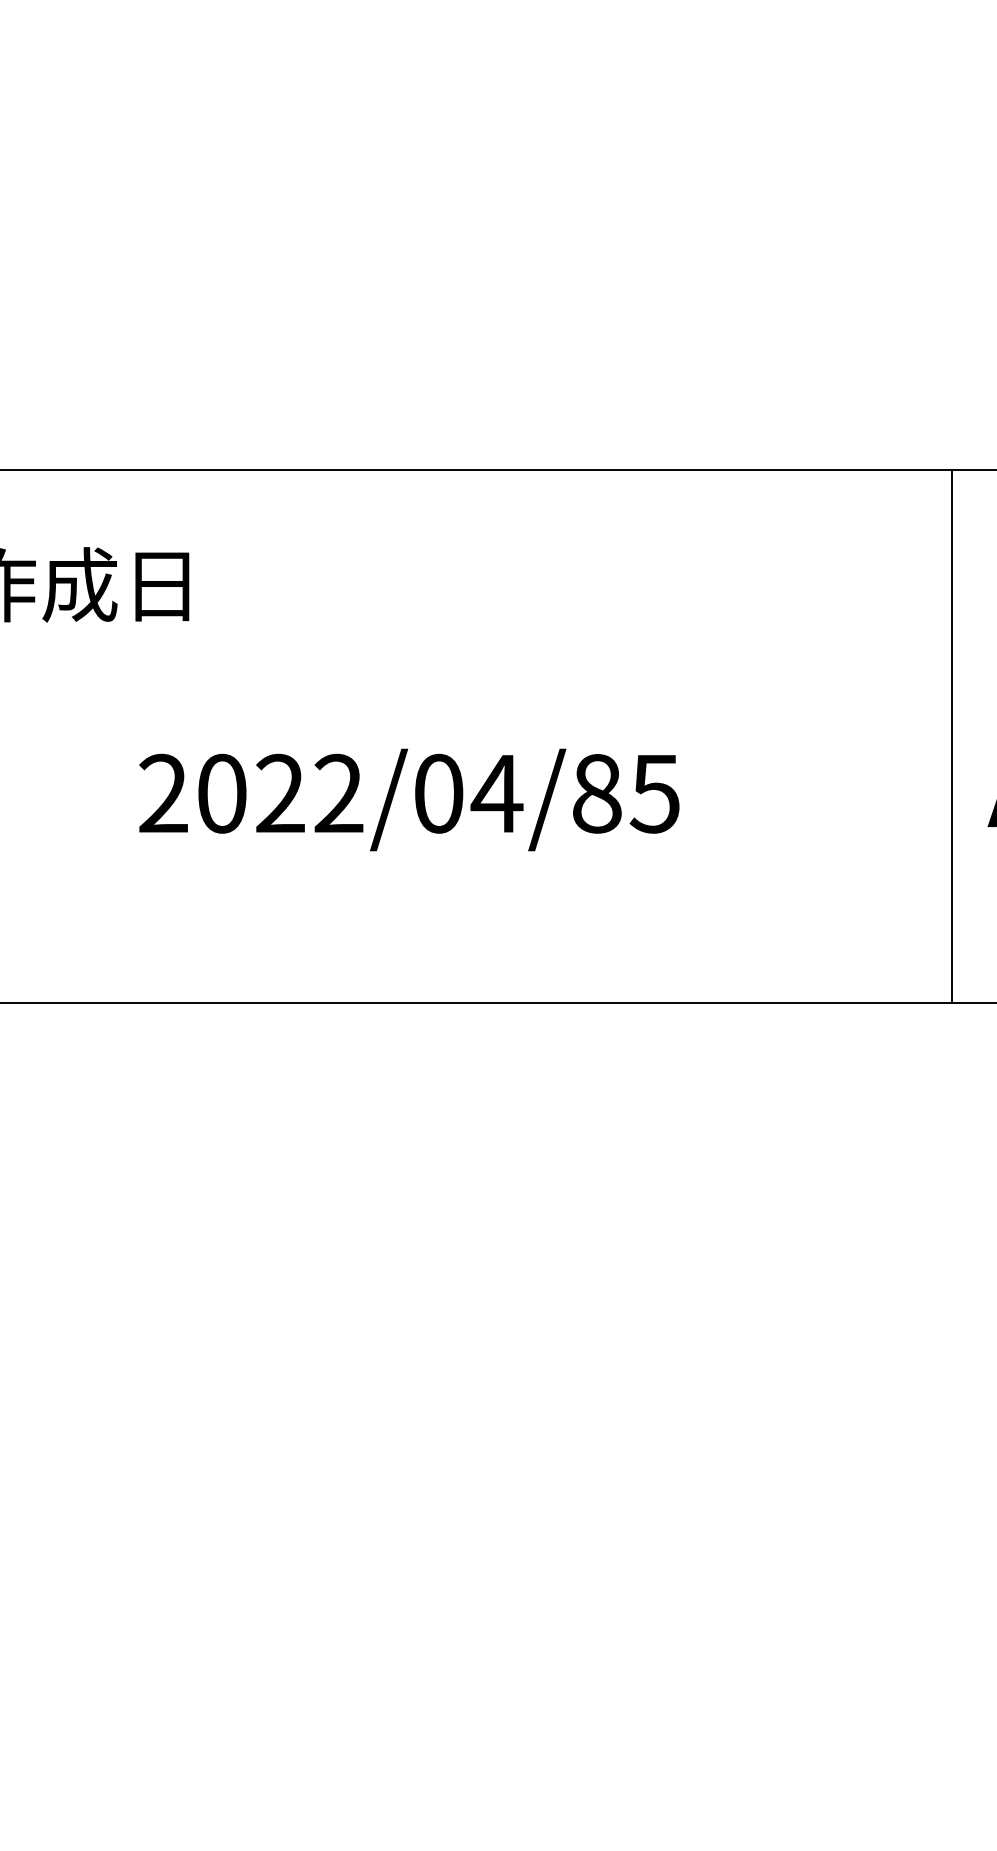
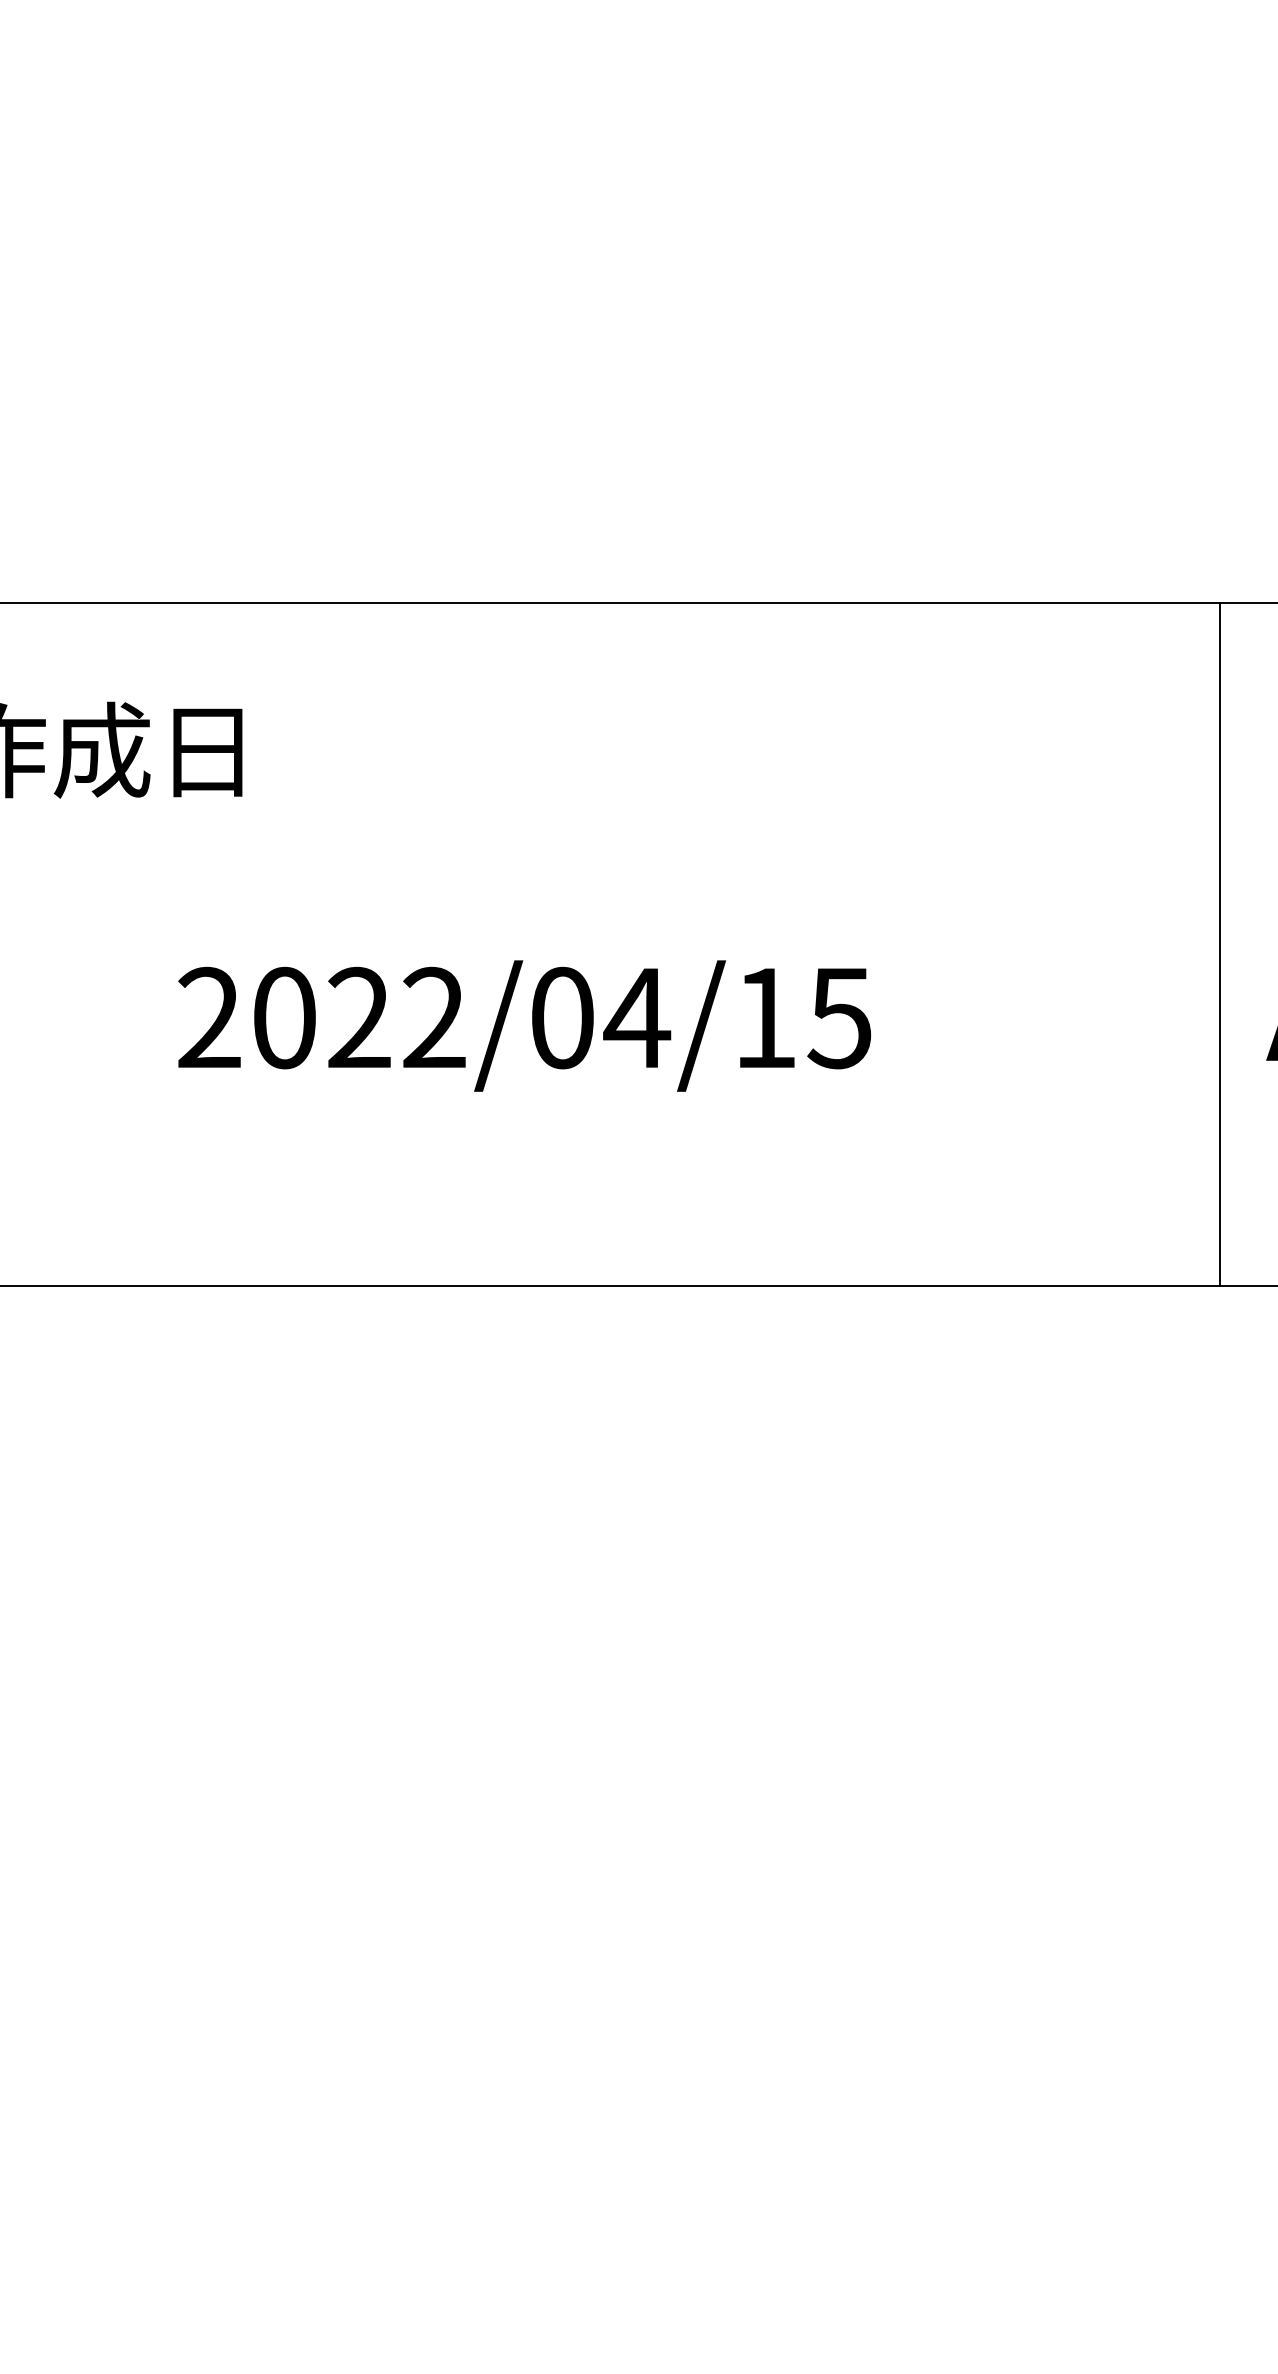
text: (597, 794) -> (765, 1018), 2022/04/85 -> 2022/04/15

